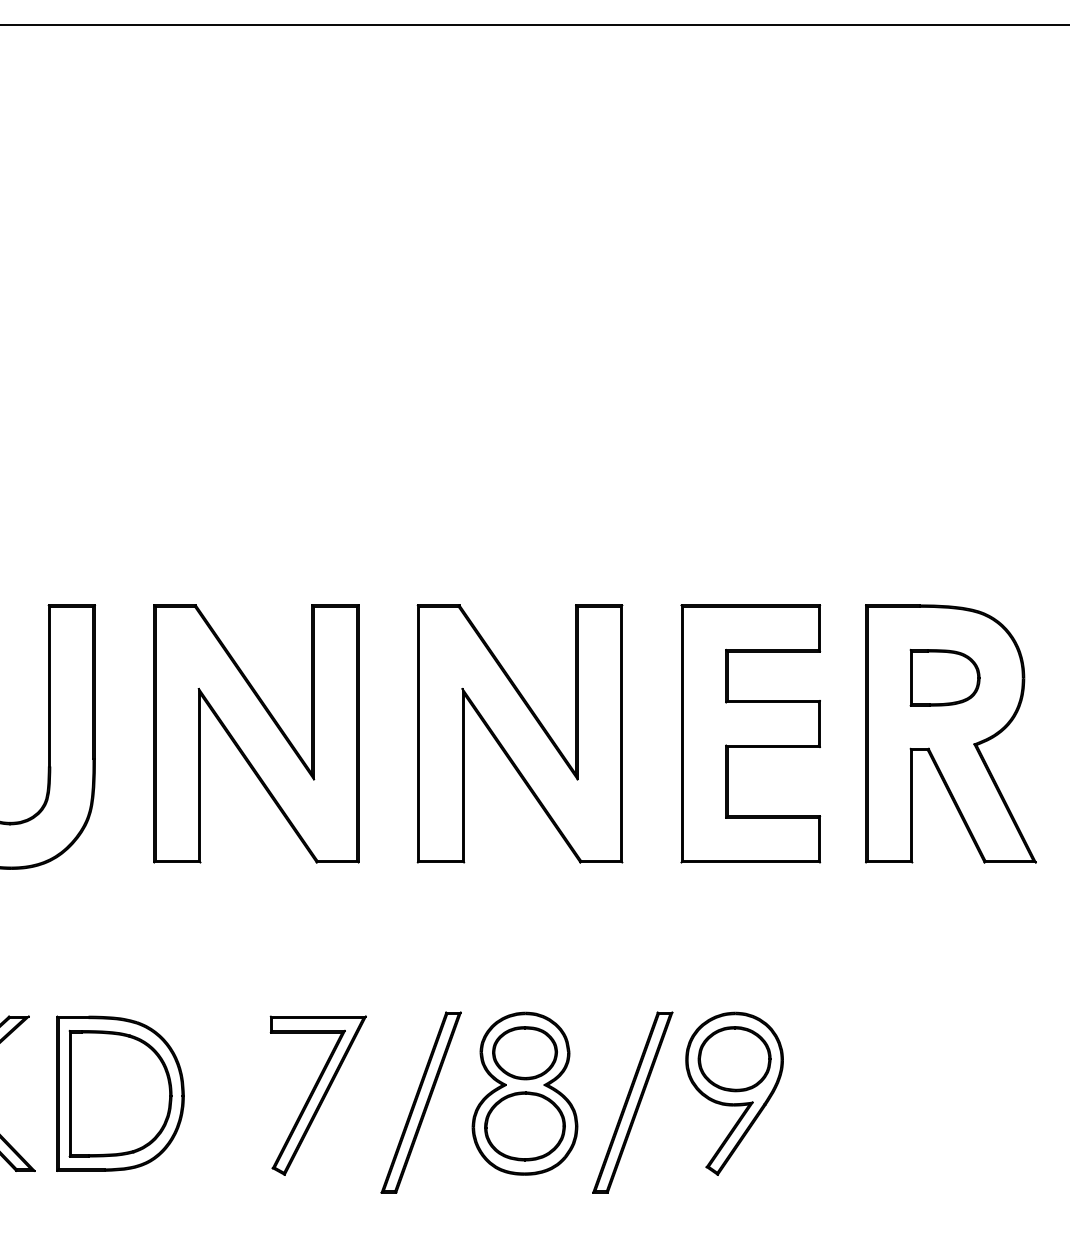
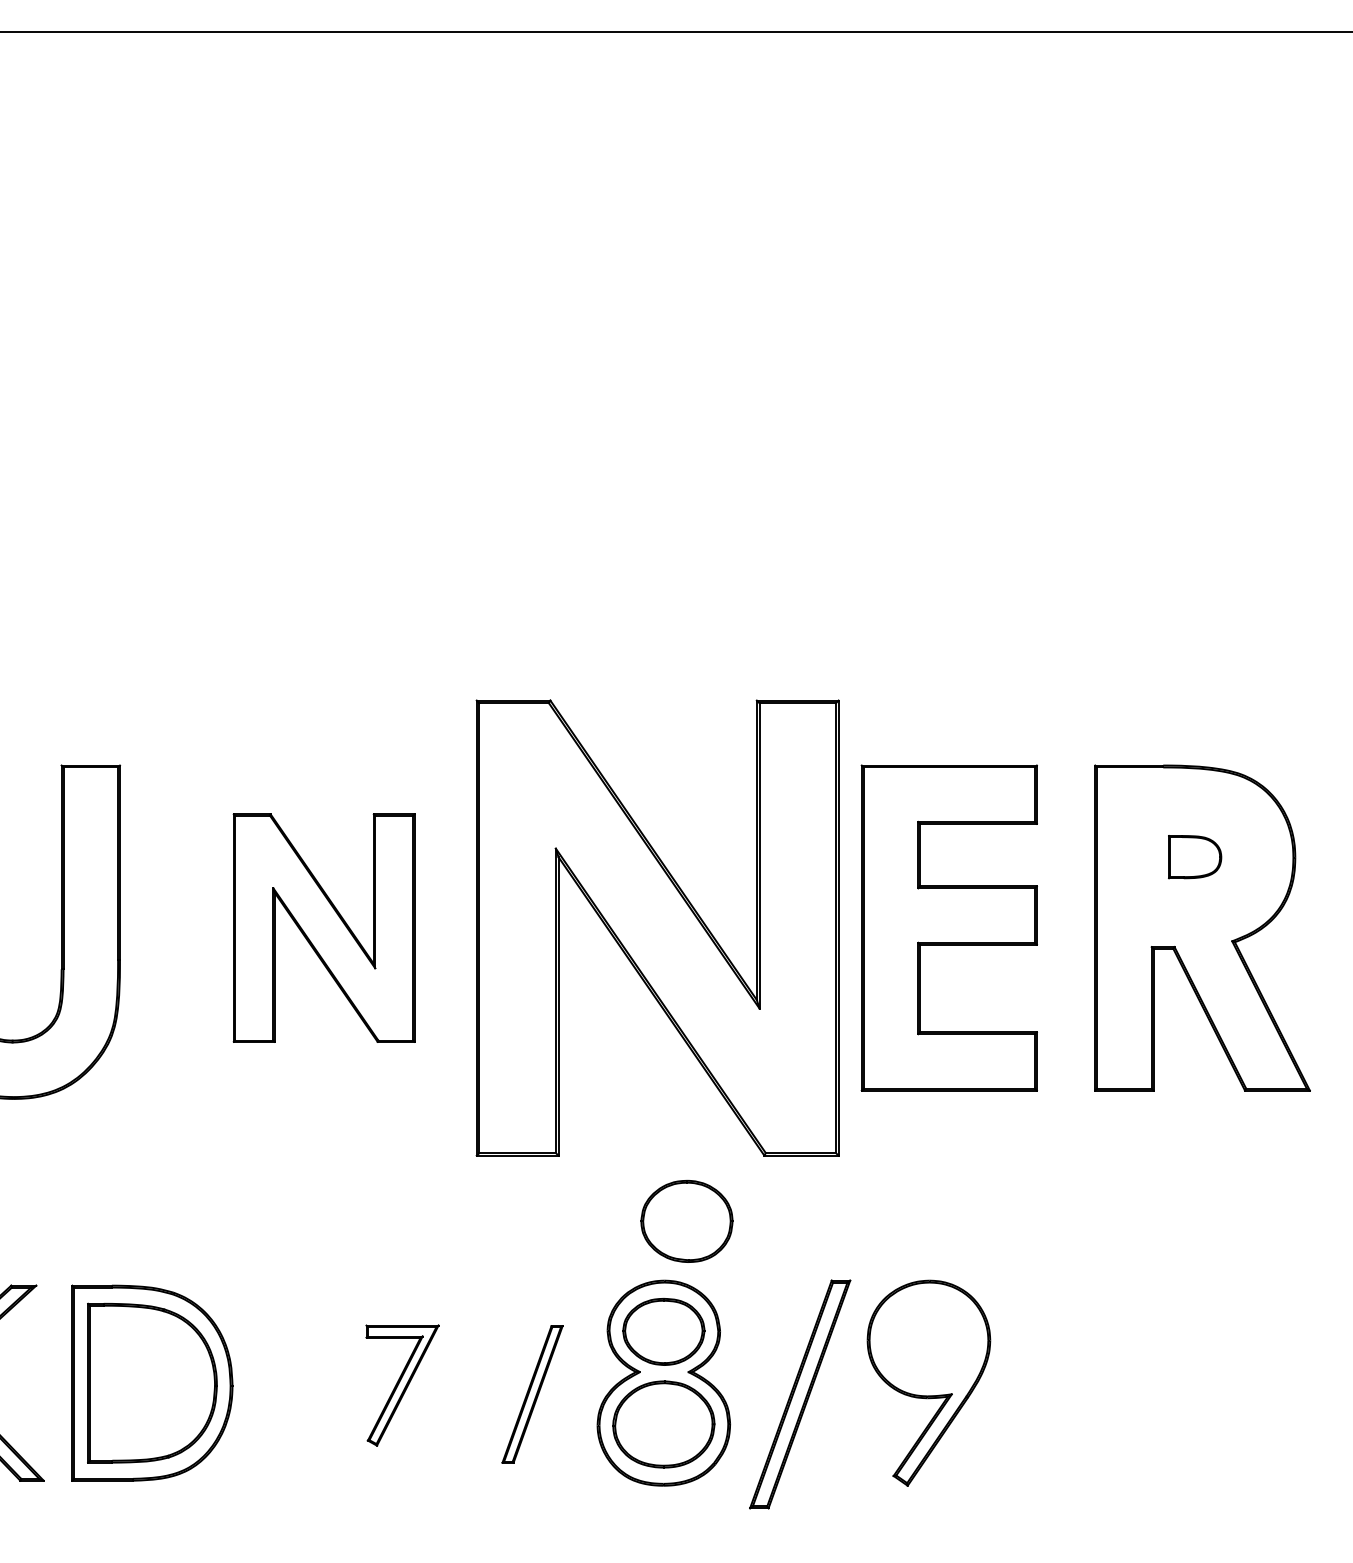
part: (944, 677) -> (1194, 856), size x0.6
part: (256, 733) -> (324, 927), size x0.7
part: (519, 733) -> (657, 927), size x1.4
part: (734, 1058) -> (686, 1220), moved
part: (318, 1095) -> (402, 1385), size x0.6
part: (421, 1102) -> (532, 1394), size x0.6

